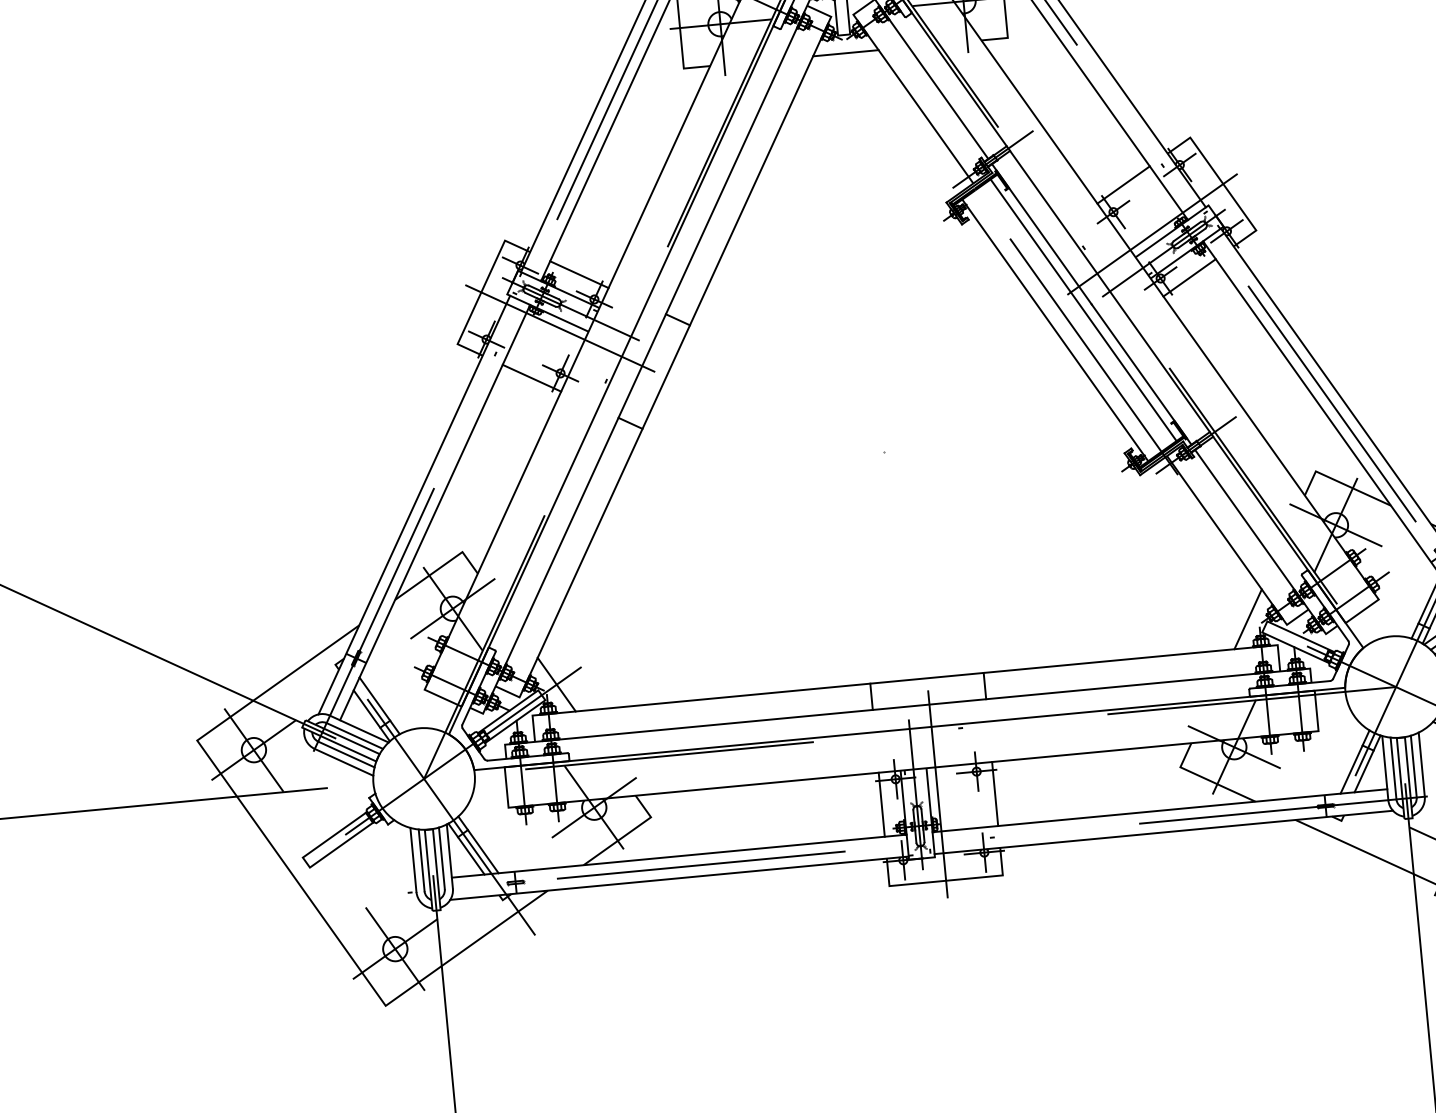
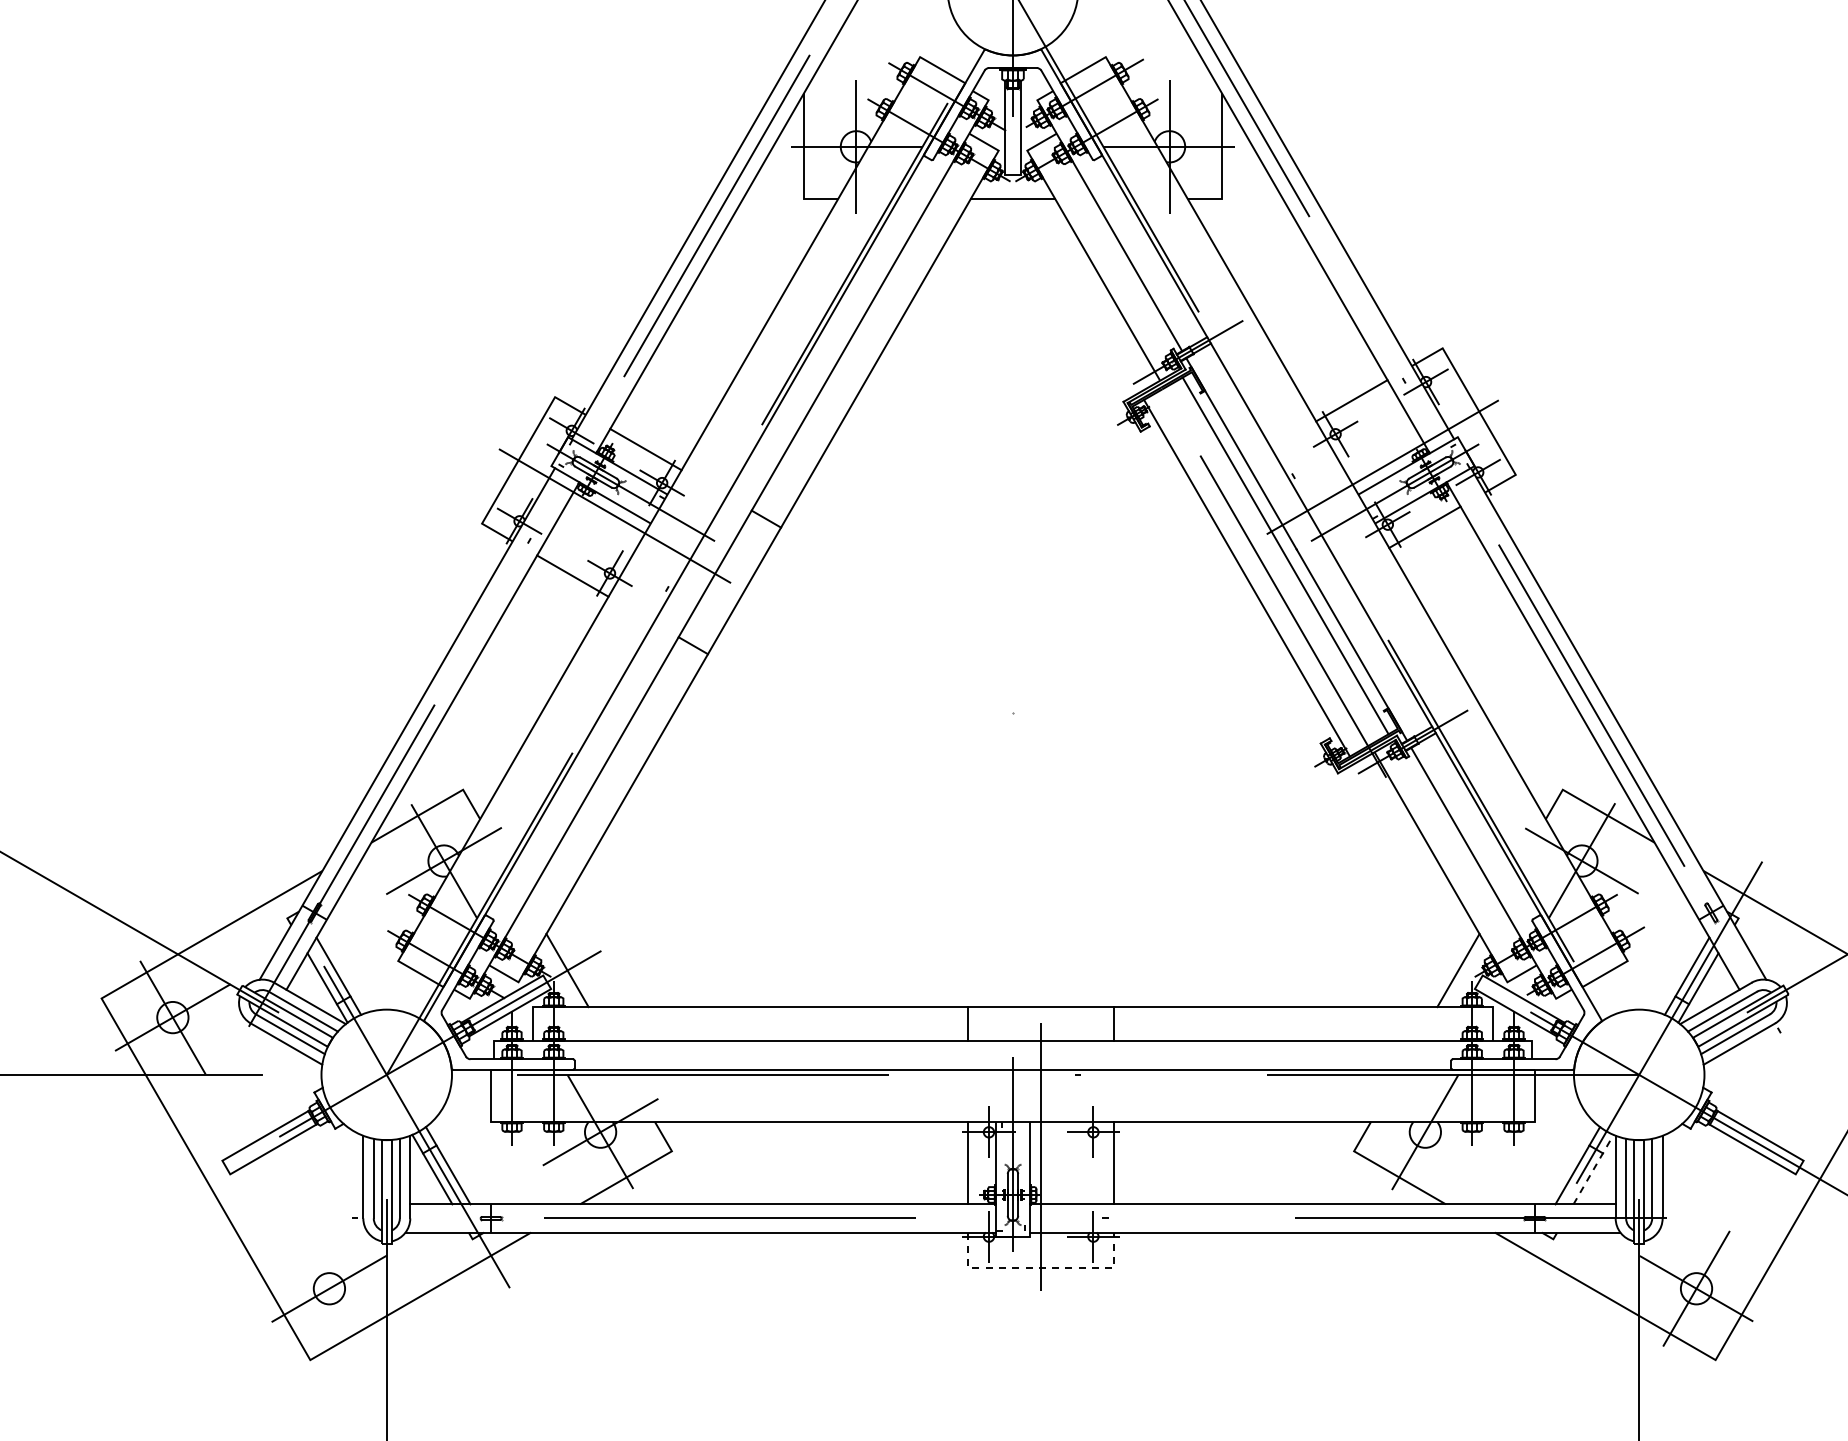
line: (1234, 746) -> (1425, 1131), removed
line: (1367, 763) -> (1593, 1169), solid -> dashed
line: (946, 880) -> (1041, 1267), solid -> dashed
line: (395, 948) -> (329, 1288), removed

